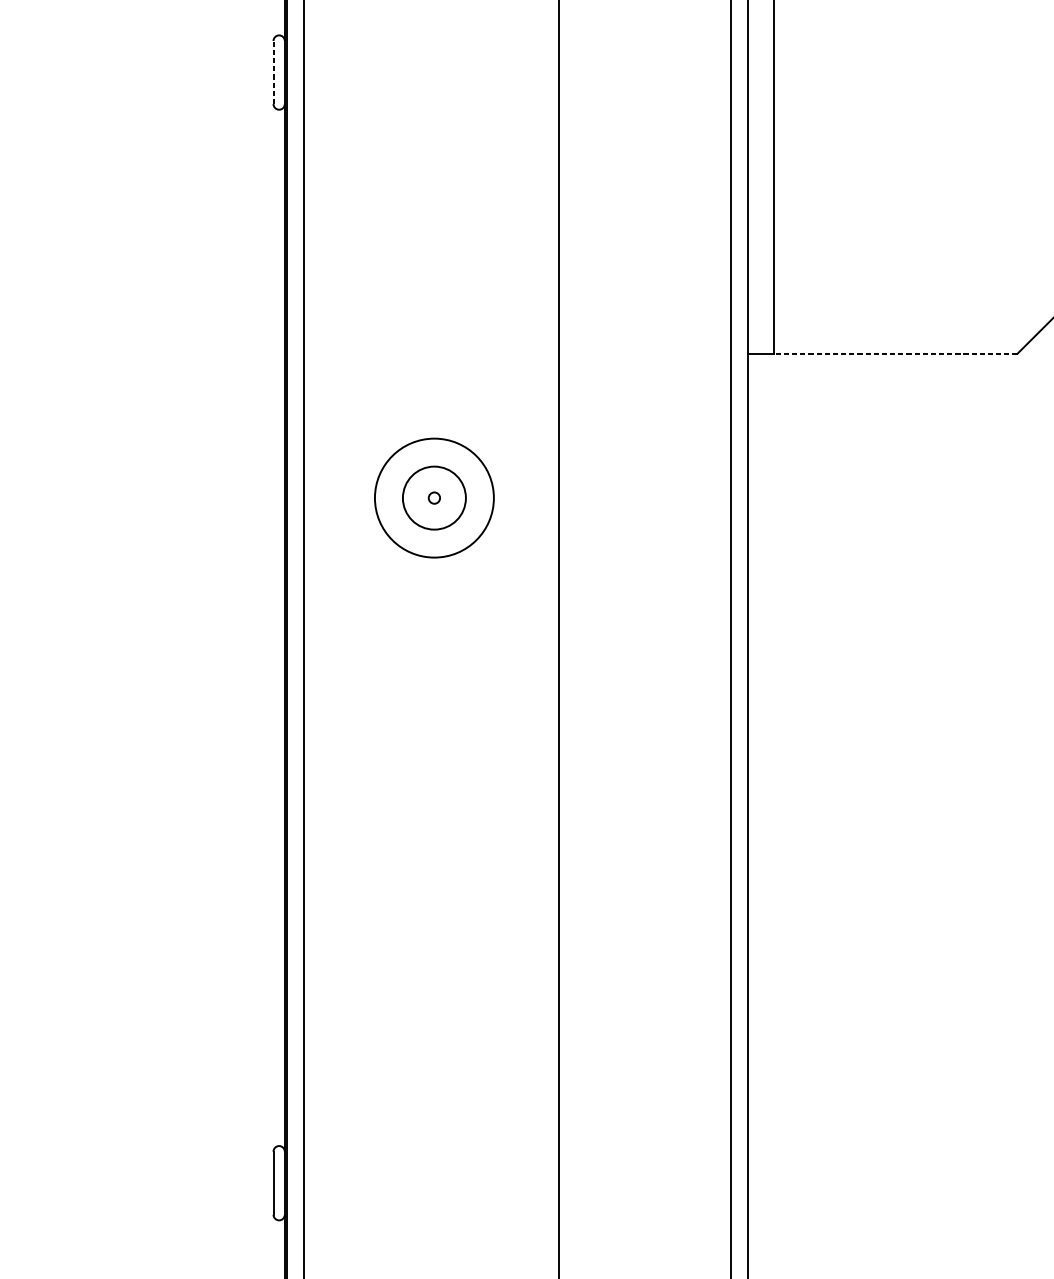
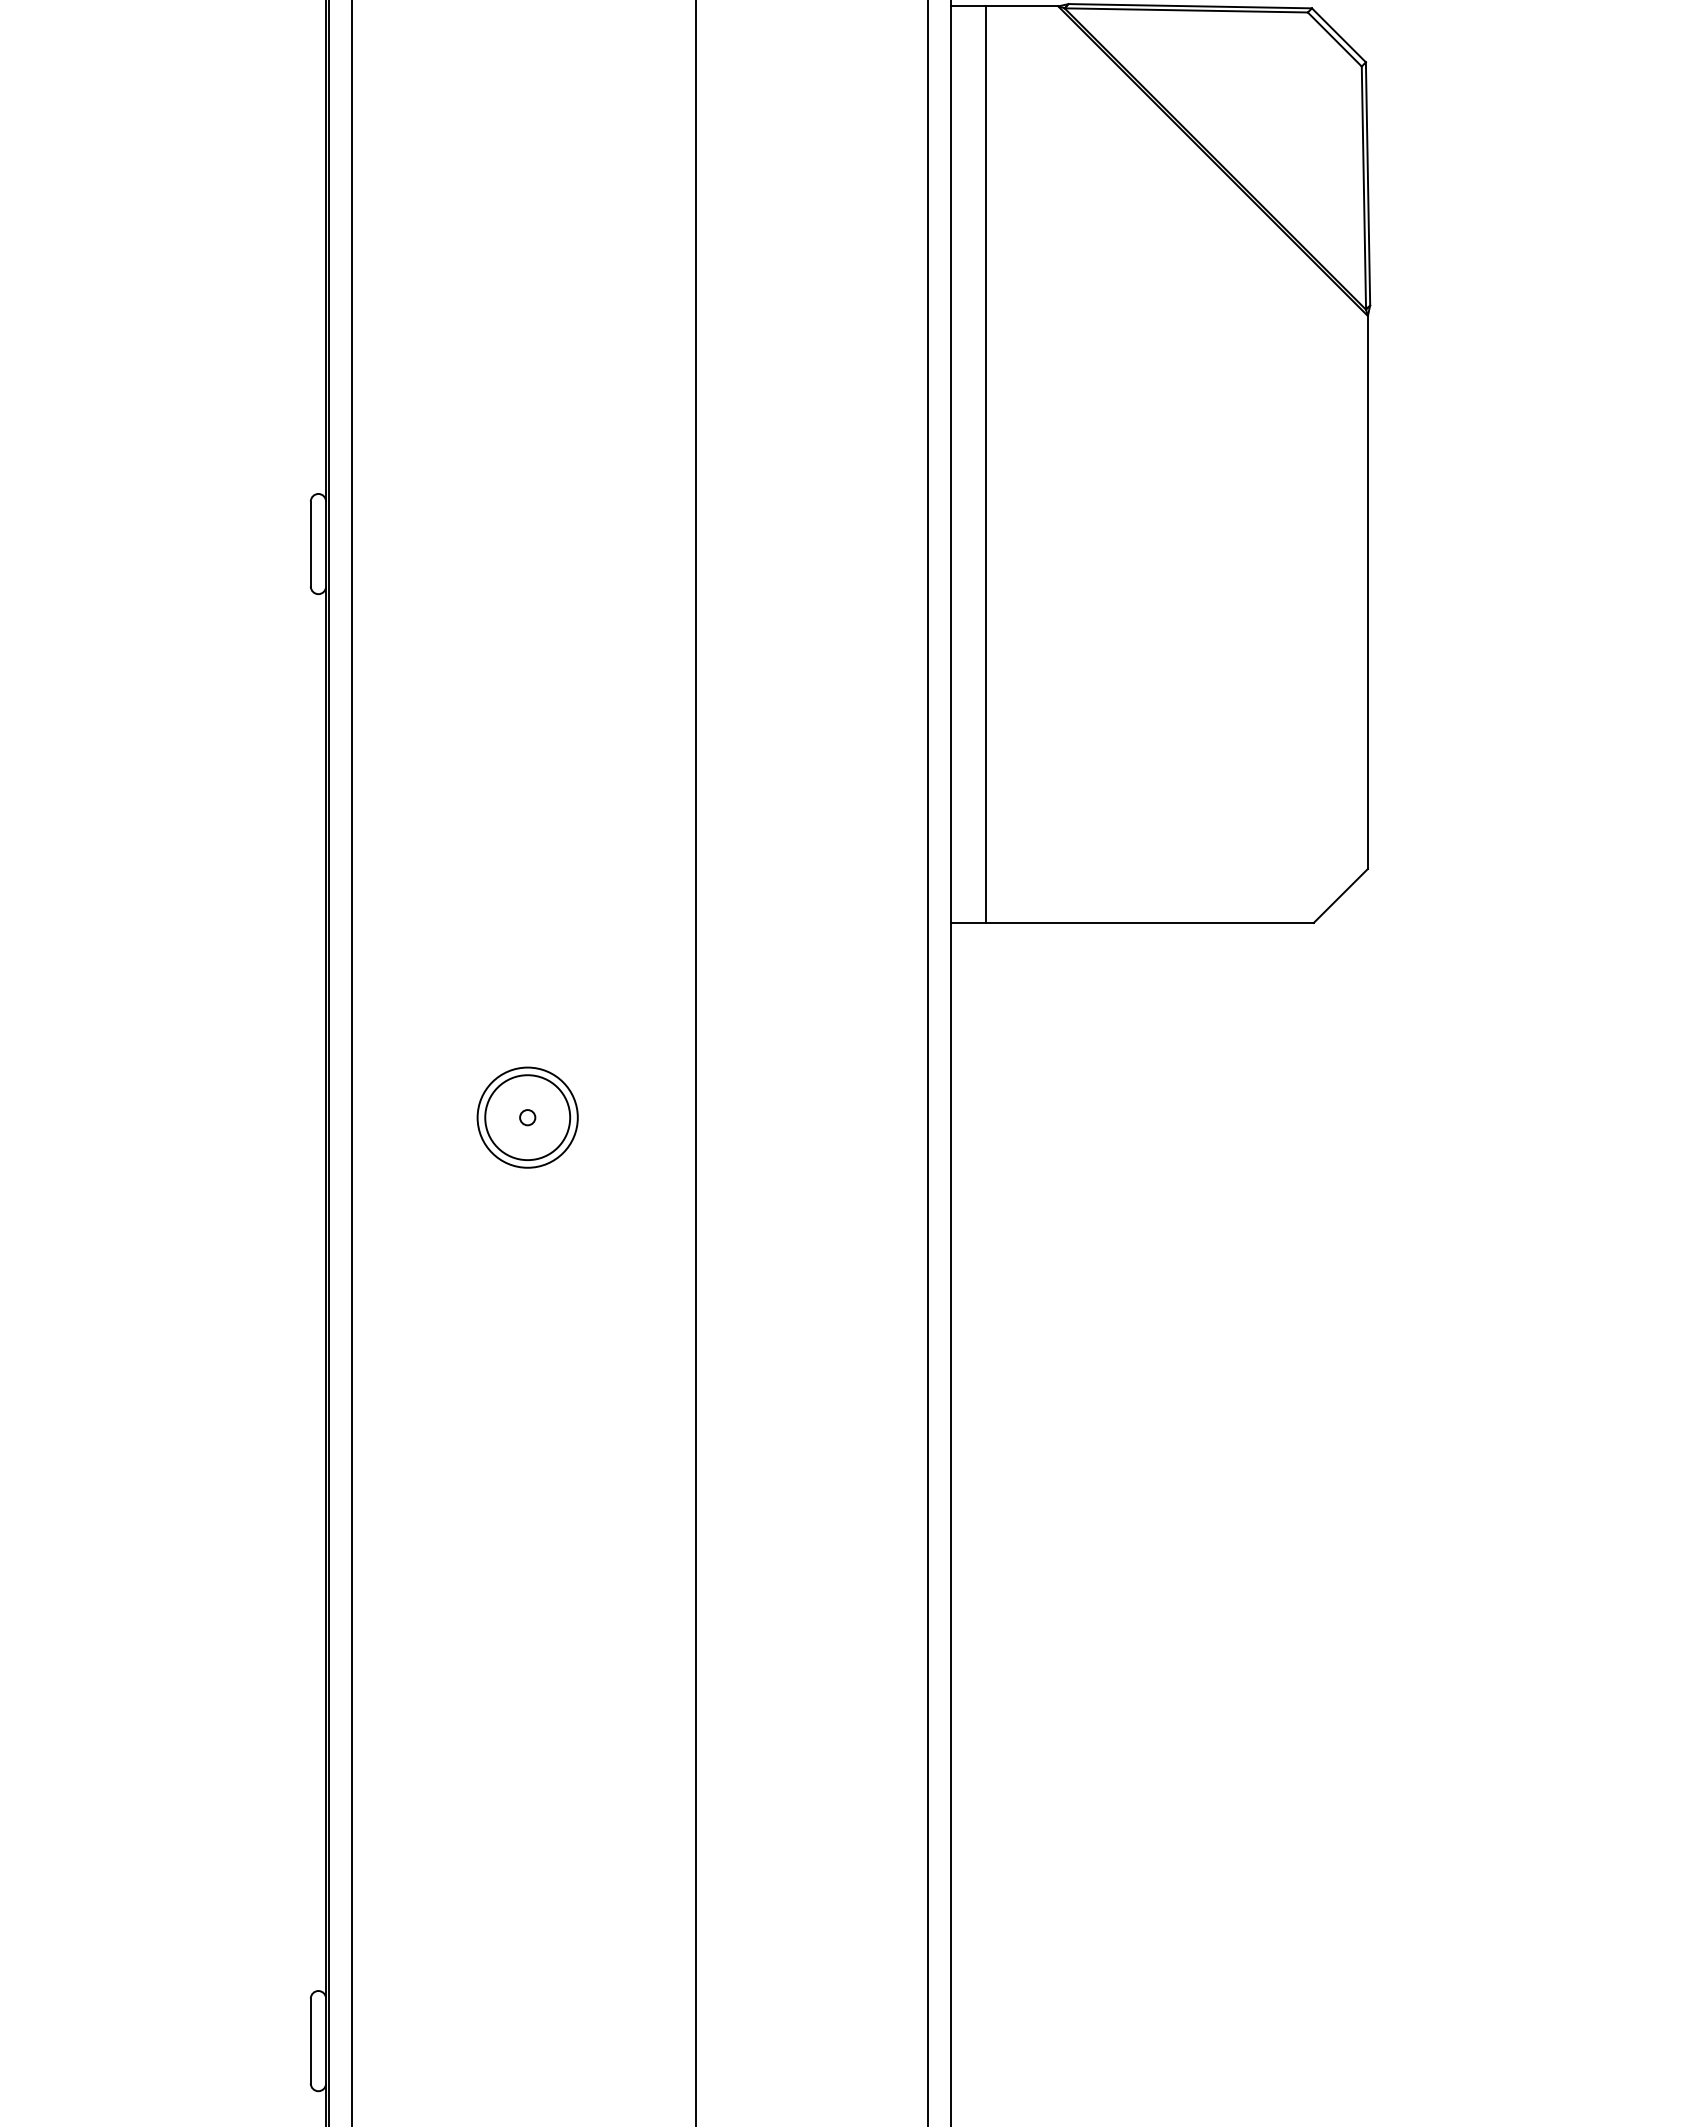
line: (273, 72) -> (310, 543), dashed -> solid
line: (895, 353) -> (1149, 922), dashed -> solid
circle: (434, 497) -> (527, 1117), size x0.62

